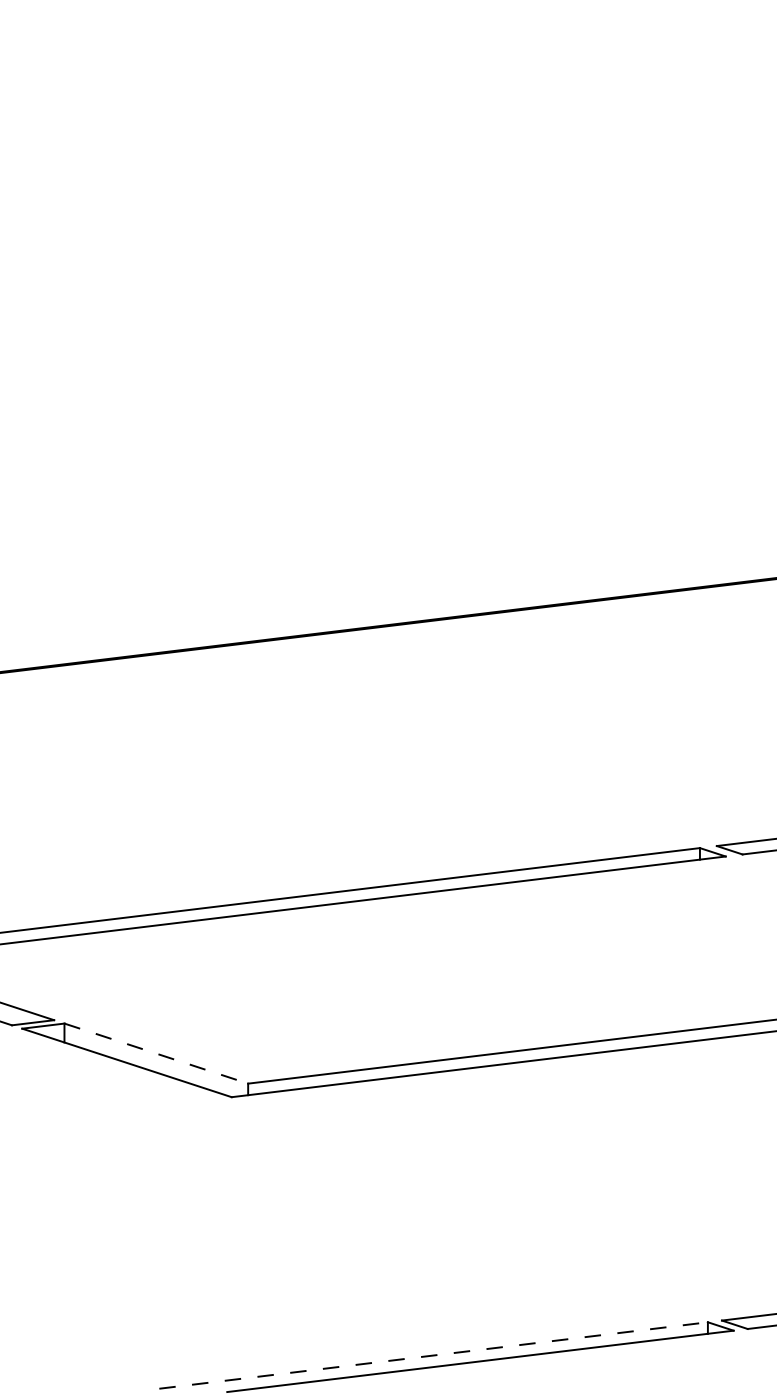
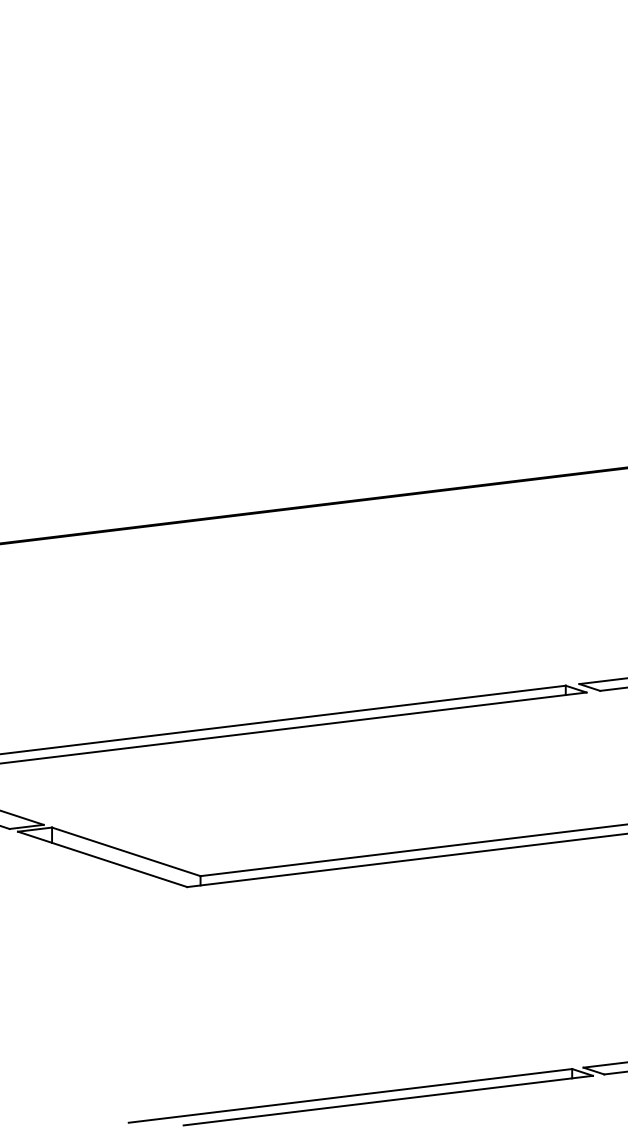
line: (156, 1054) -> (126, 852), dashed -> solid
line: (433, 1355) -> (350, 1095), dashed -> solid

